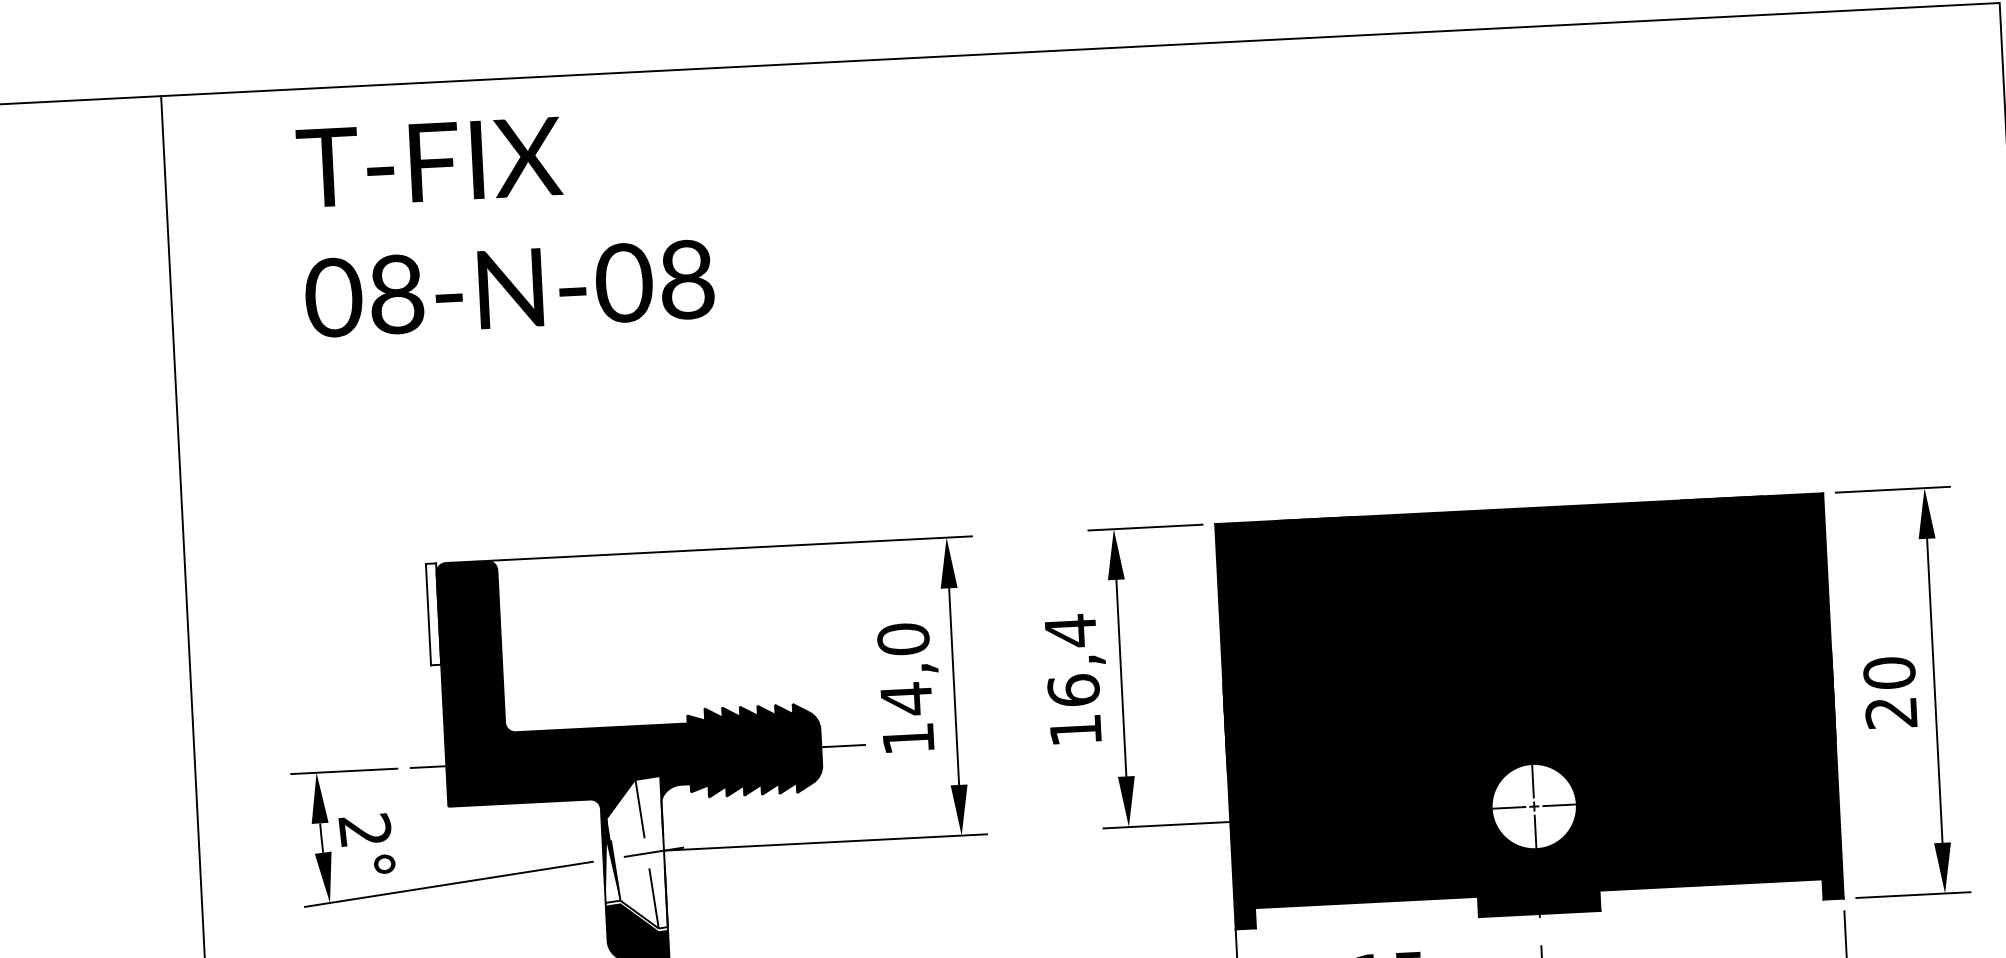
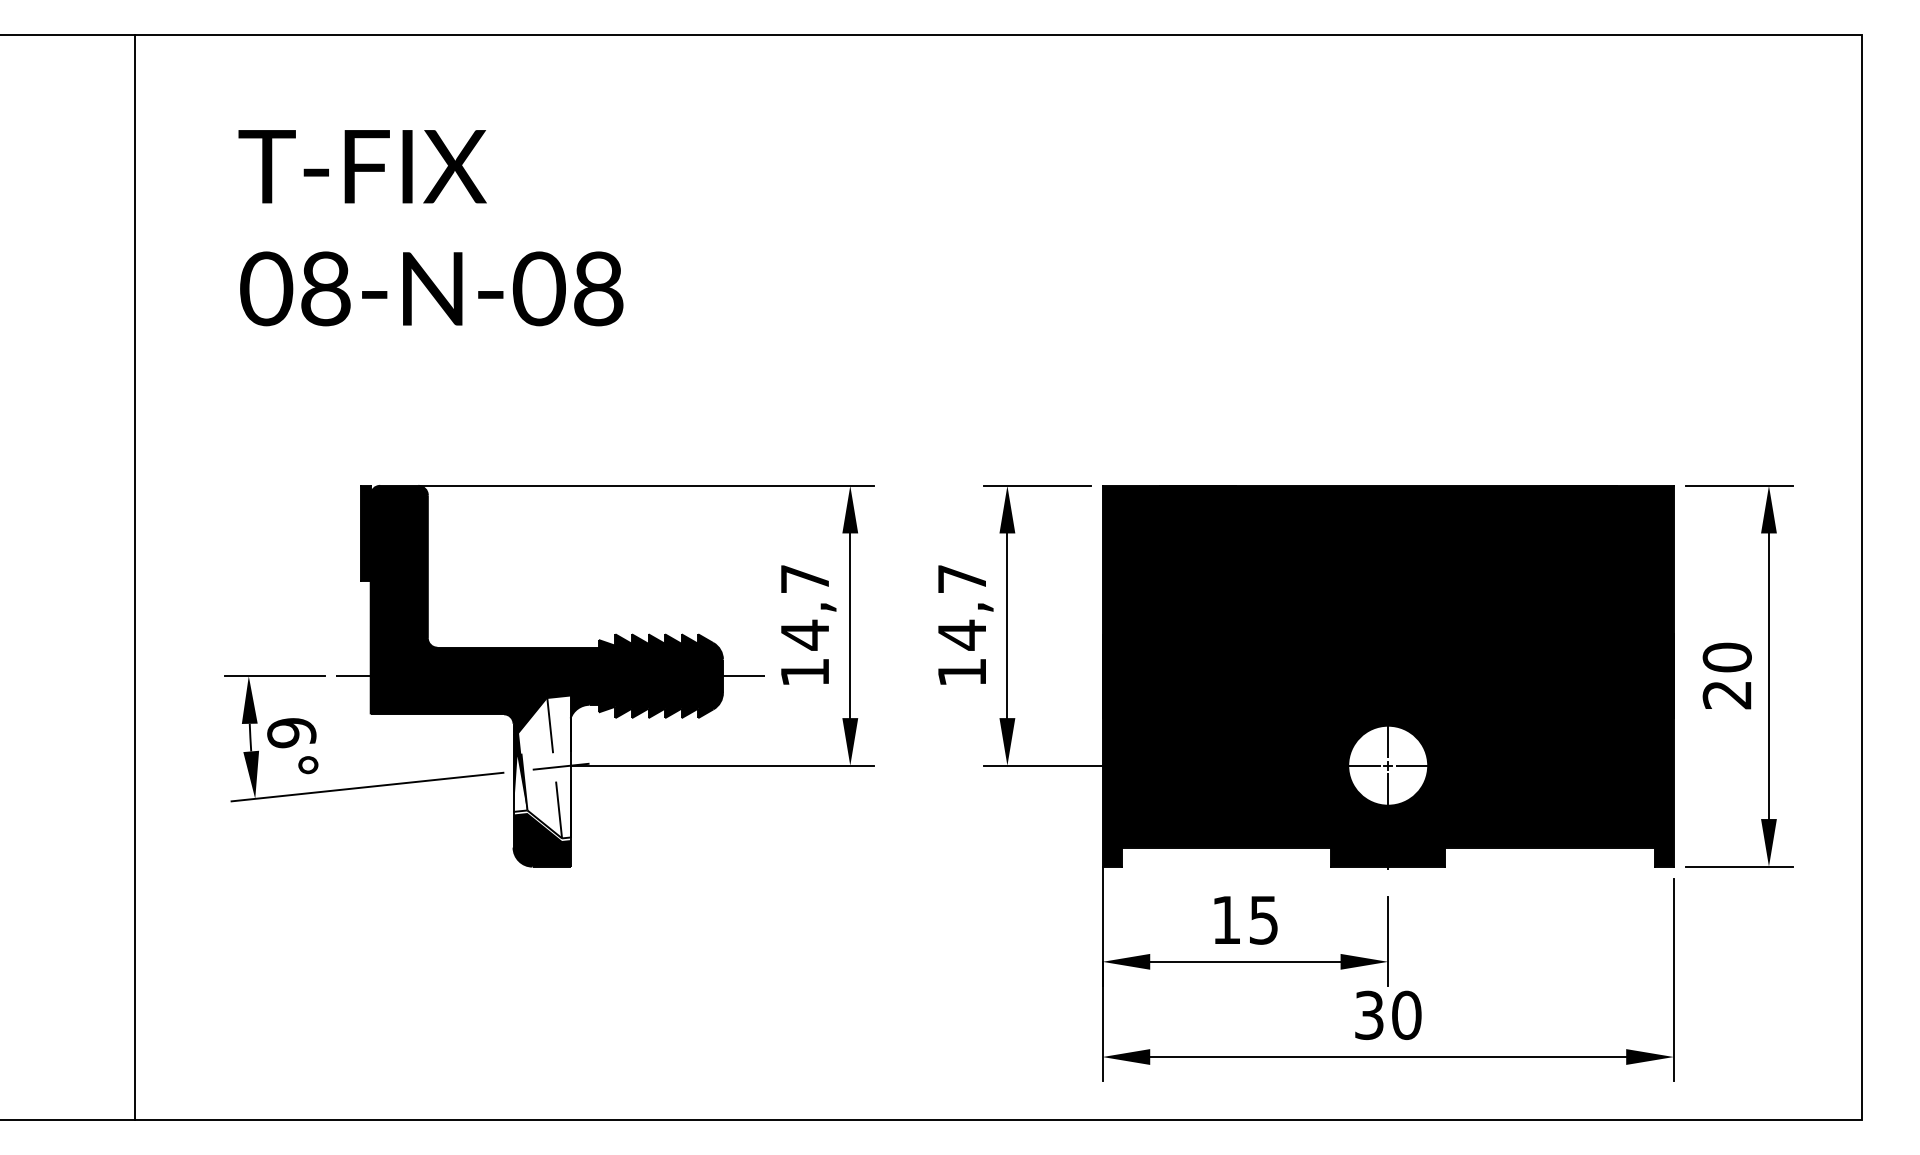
text: (505, 224) -> (430, 228), moved
fill: (433, 613) -> (365, 532), added
text: (902, 638) -> (804, 578), 14,0 -> 14,7
text: (1071, 660) -> (961, 606), 16,4 -> 14,7
text: (365, 830) -> (291, 732), 2° -> 6°

